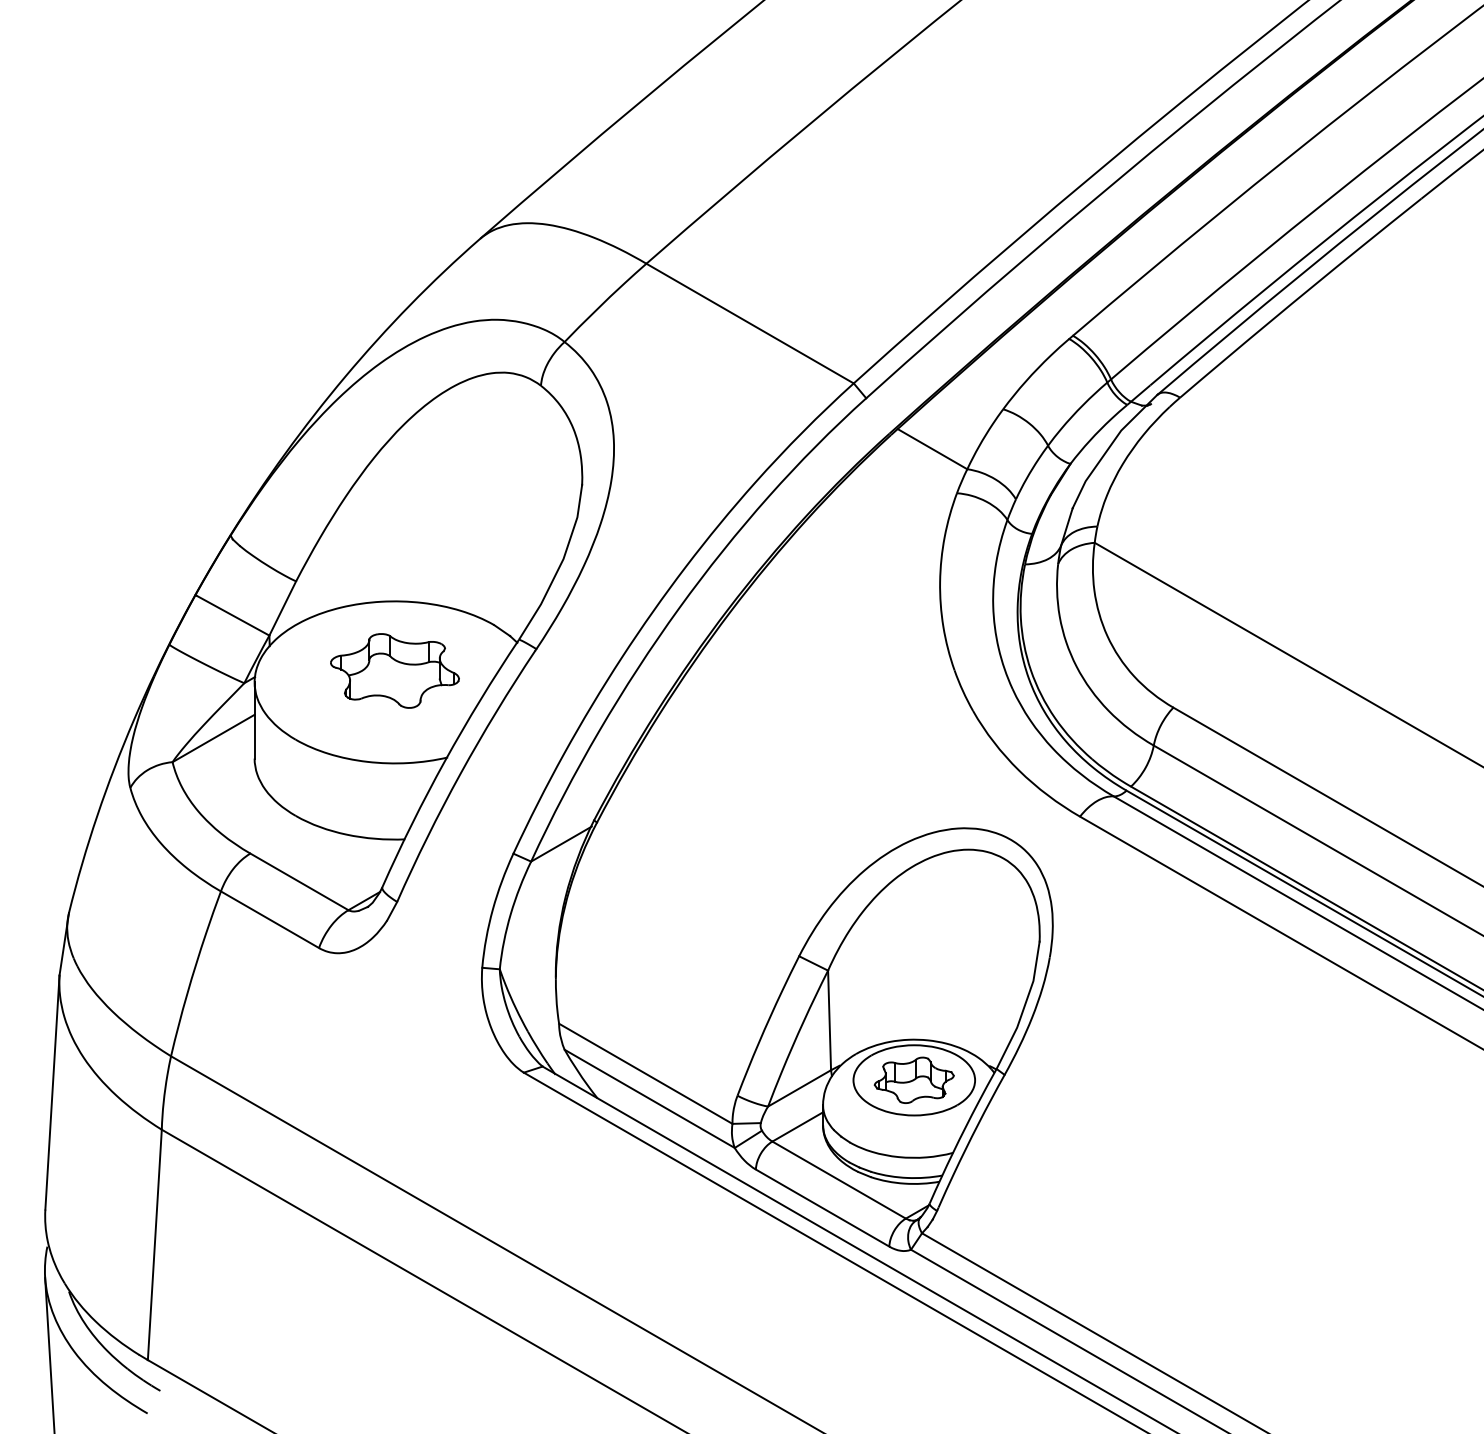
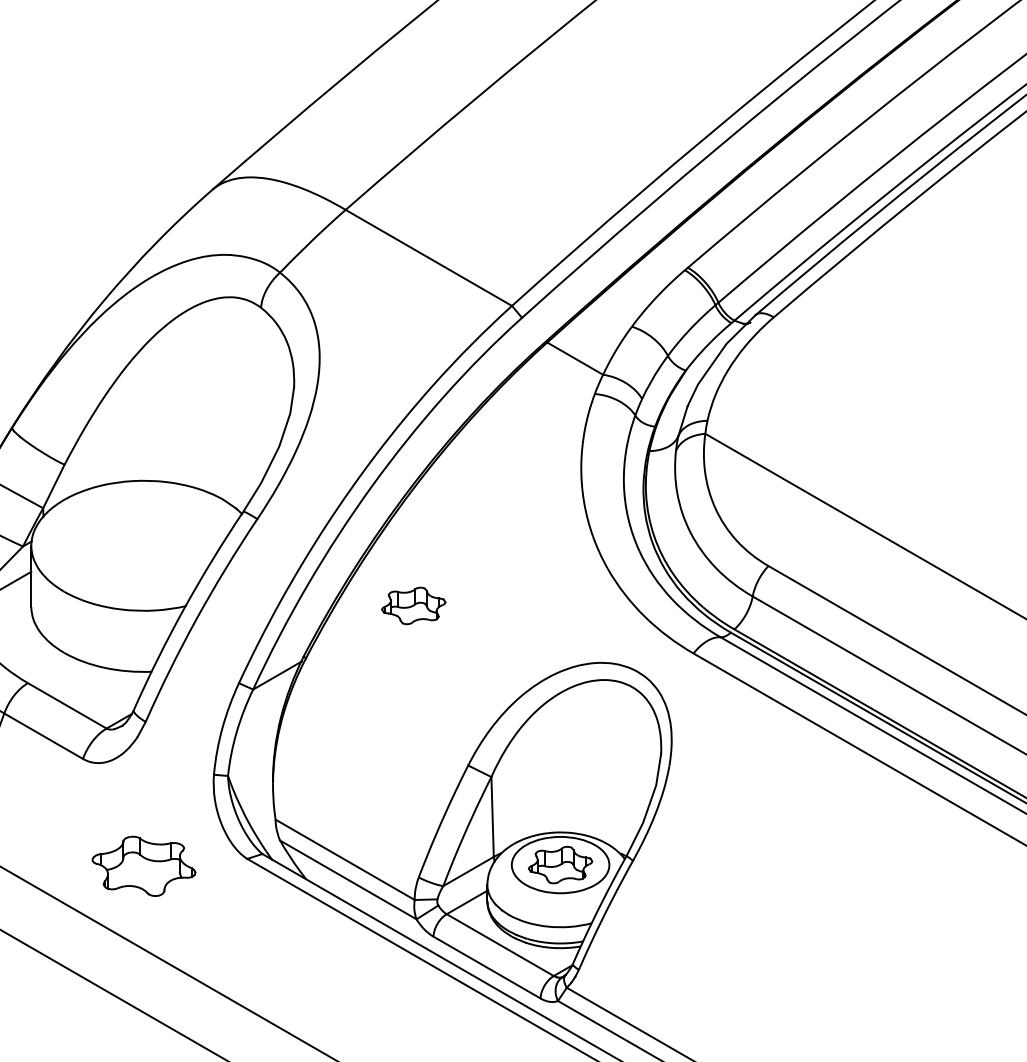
part: (394, 670) -> (143, 866), moved
part: (730, 756) -> (413, 605), added

